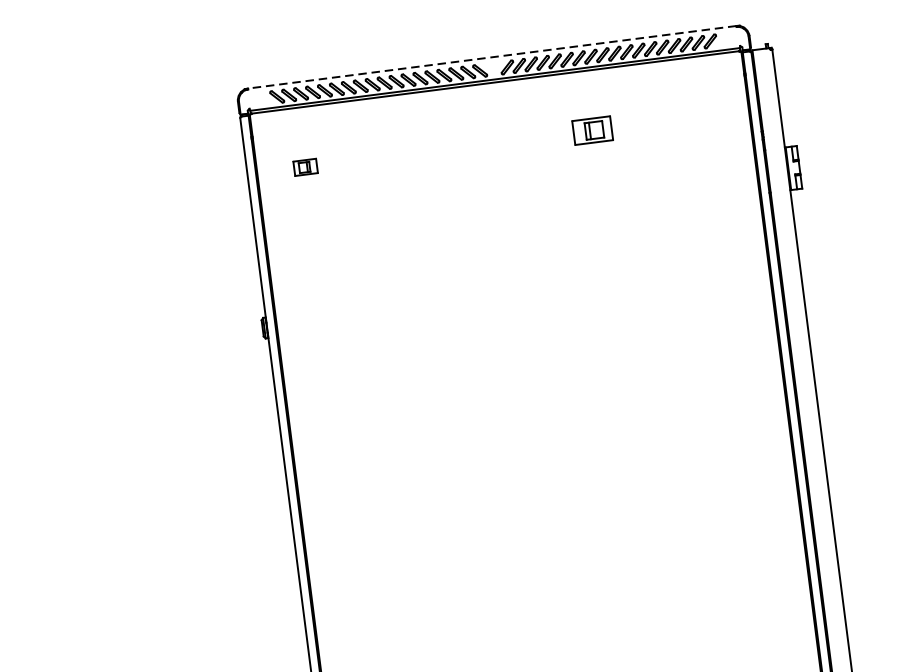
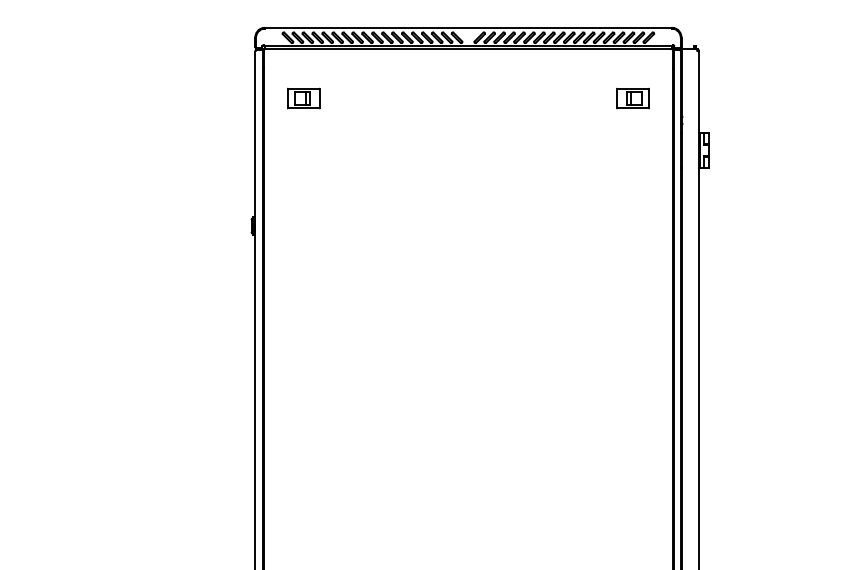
line: (491, 56) -> (467, 27), dashed -> solid
part: (592, 130) -> (632, 98), moved
part: (305, 167) -> (303, 98), size x1.67

